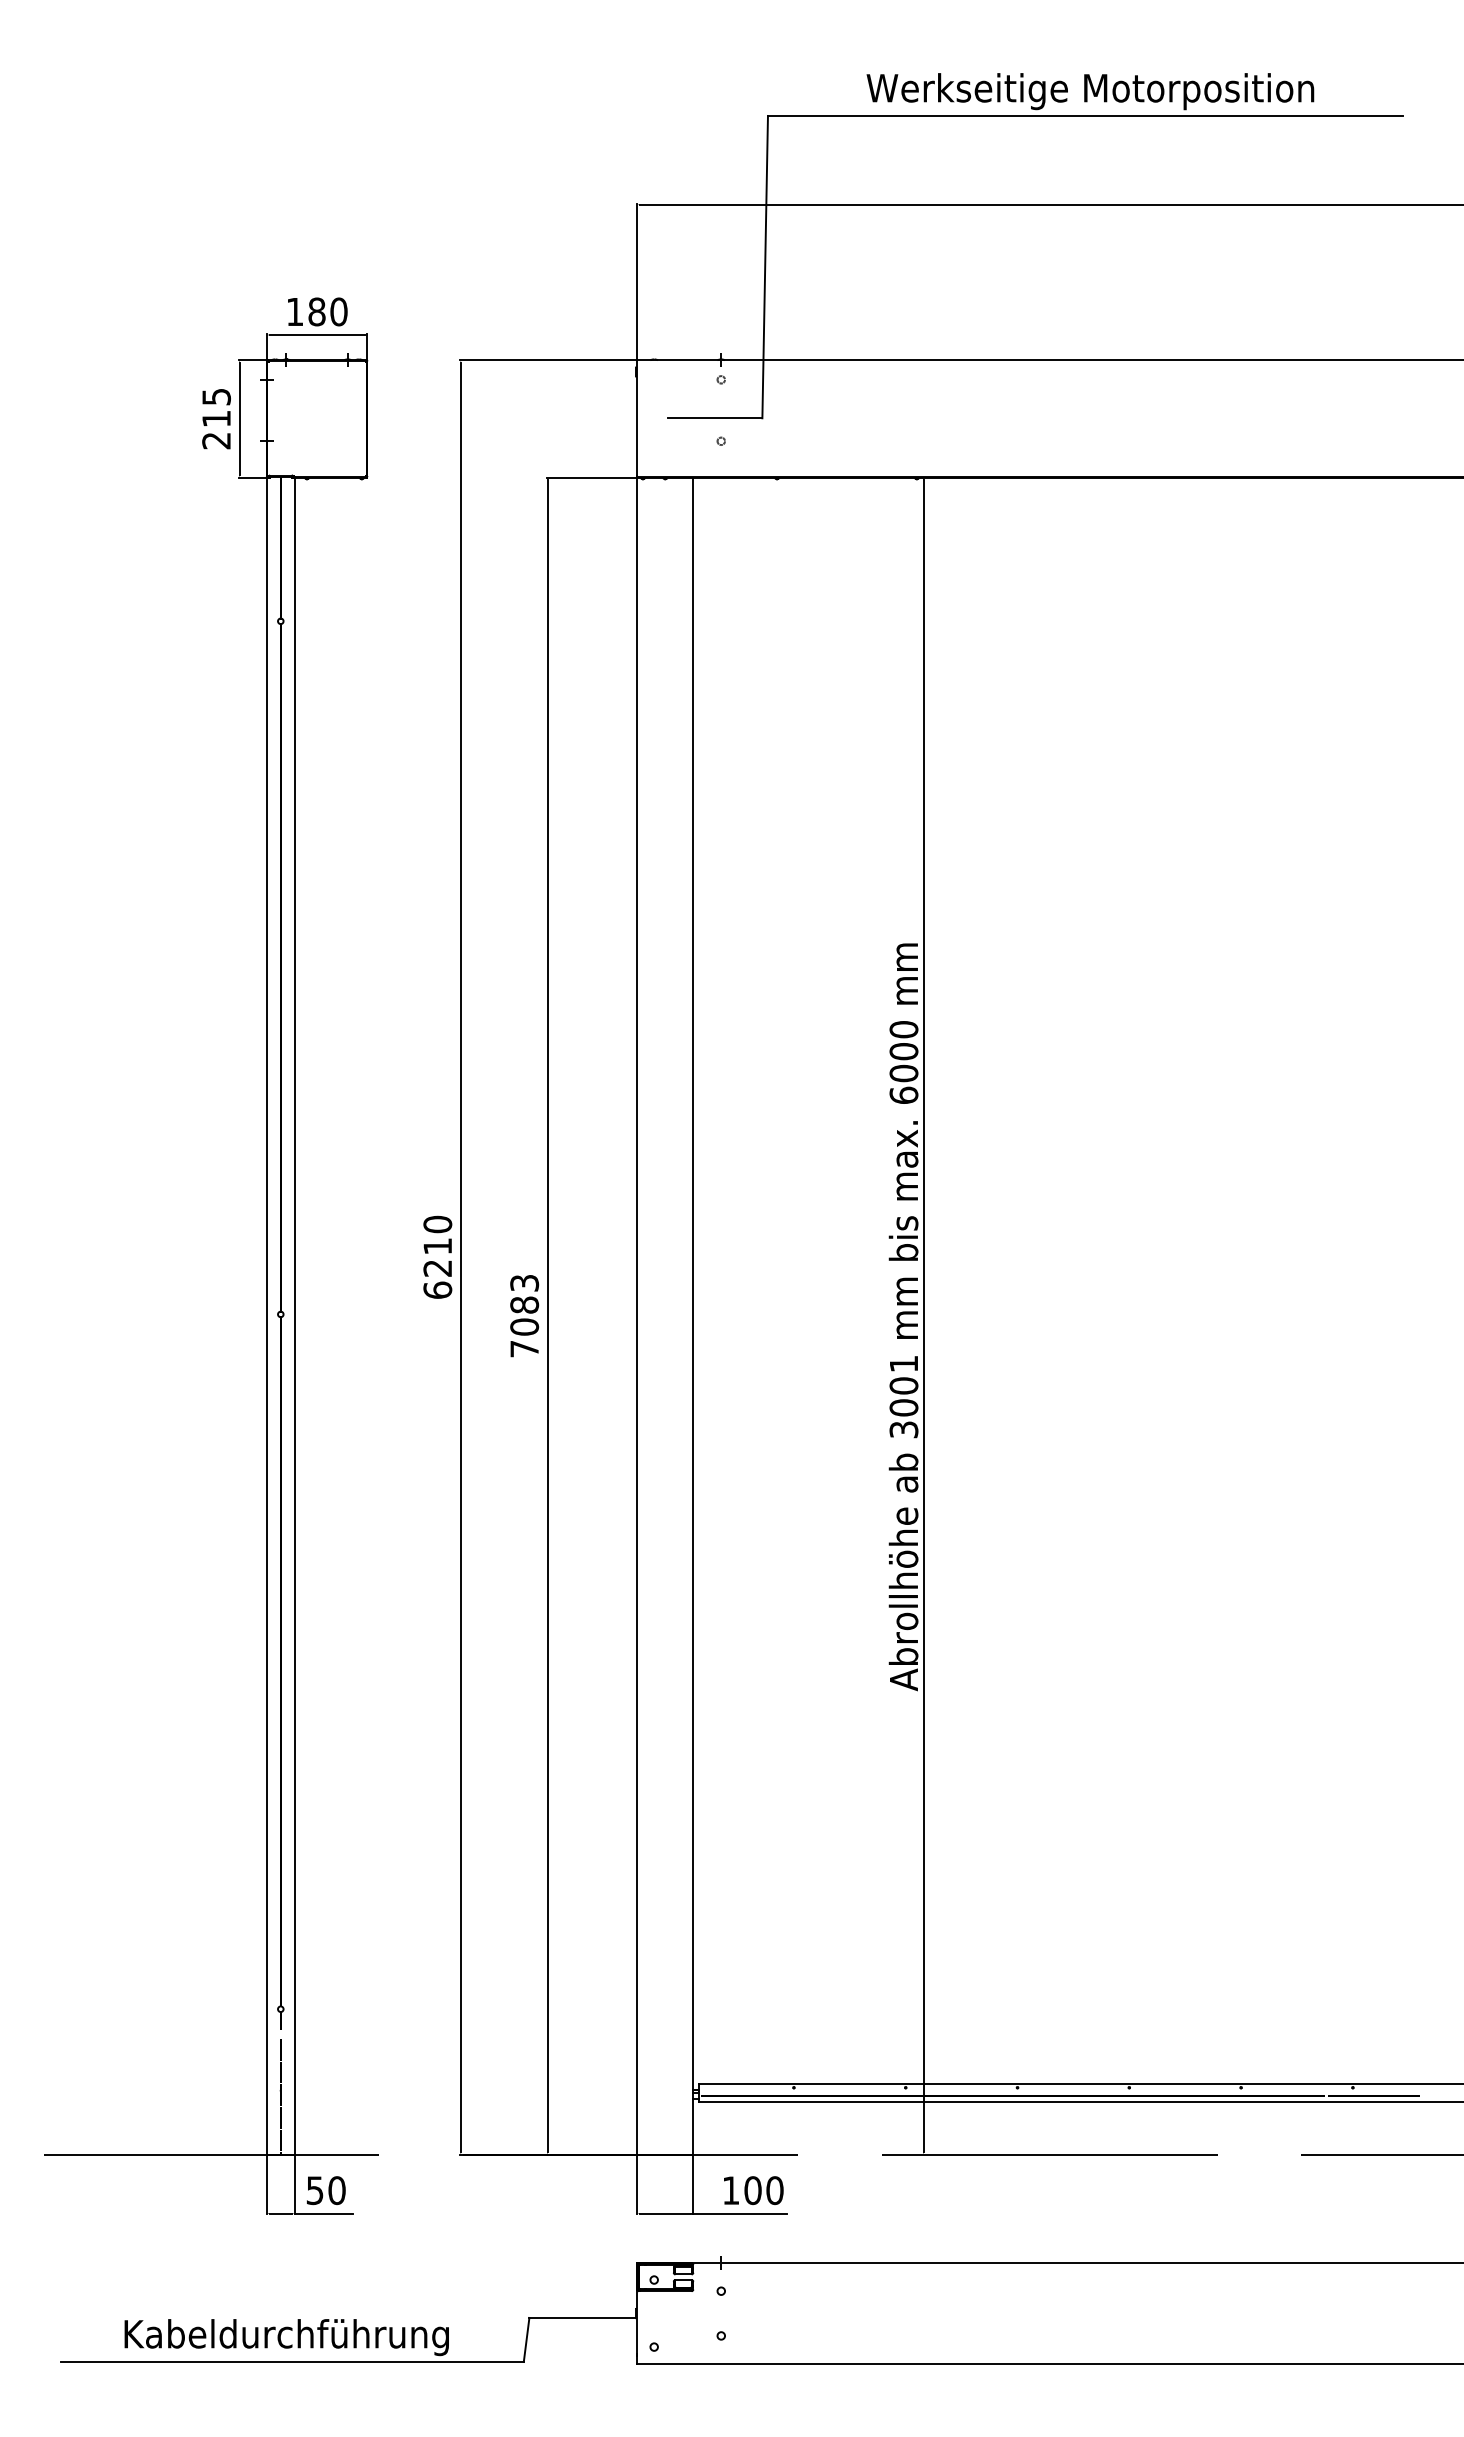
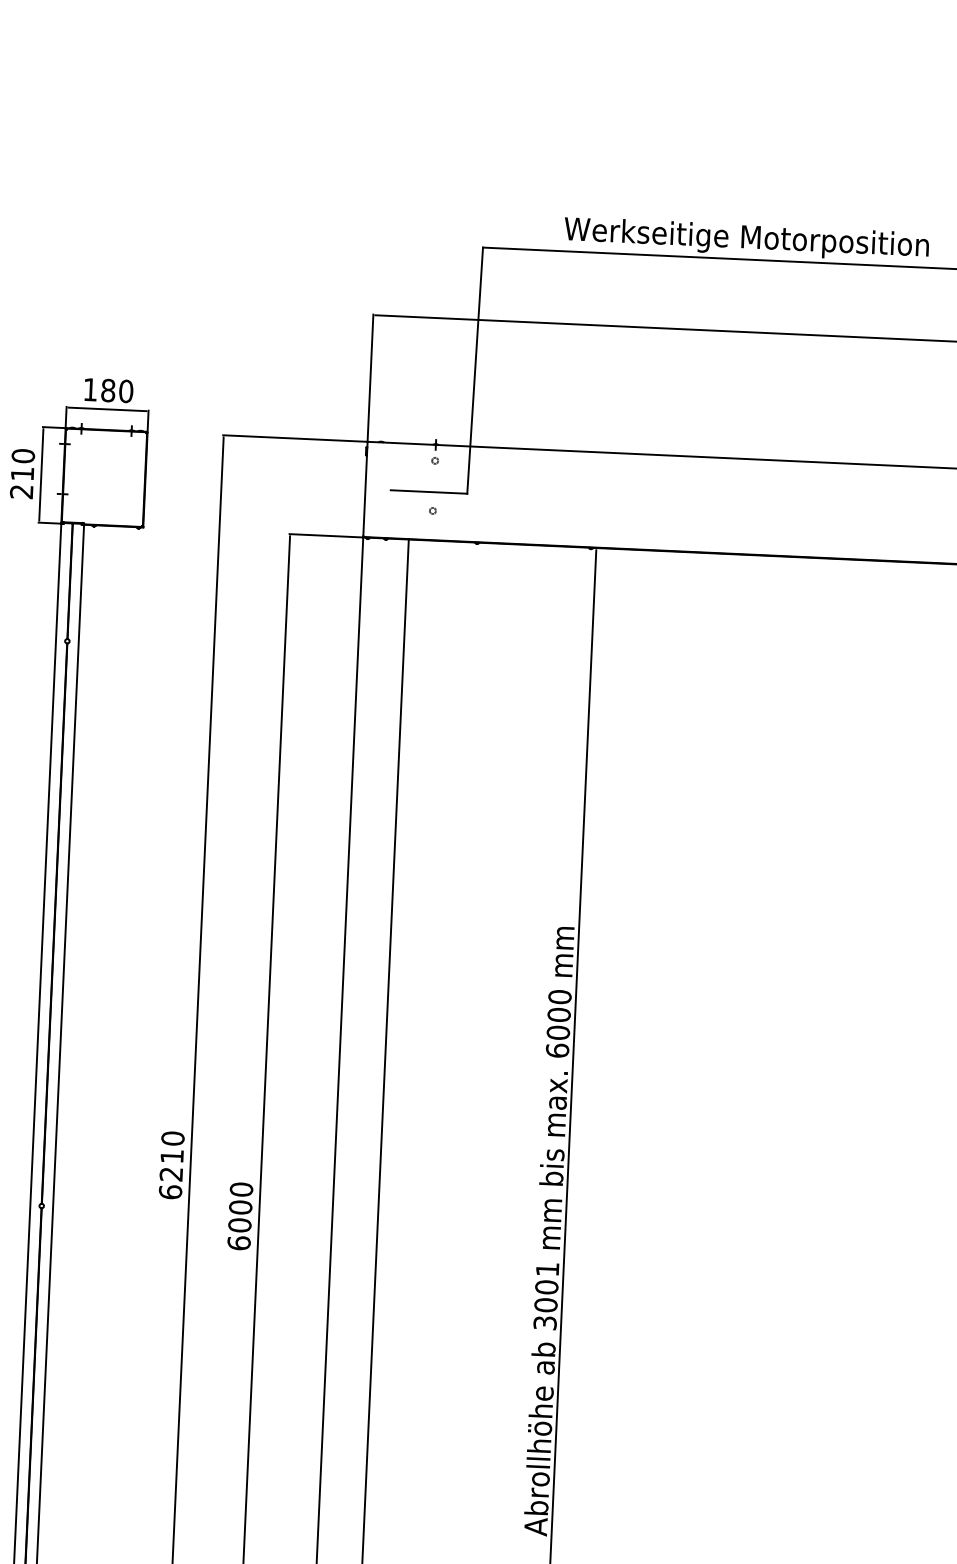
text: (216, 396) -> (23, 455), 215 -> 210
text: (524, 1315) -> (240, 1215), 7083 -> 6000

